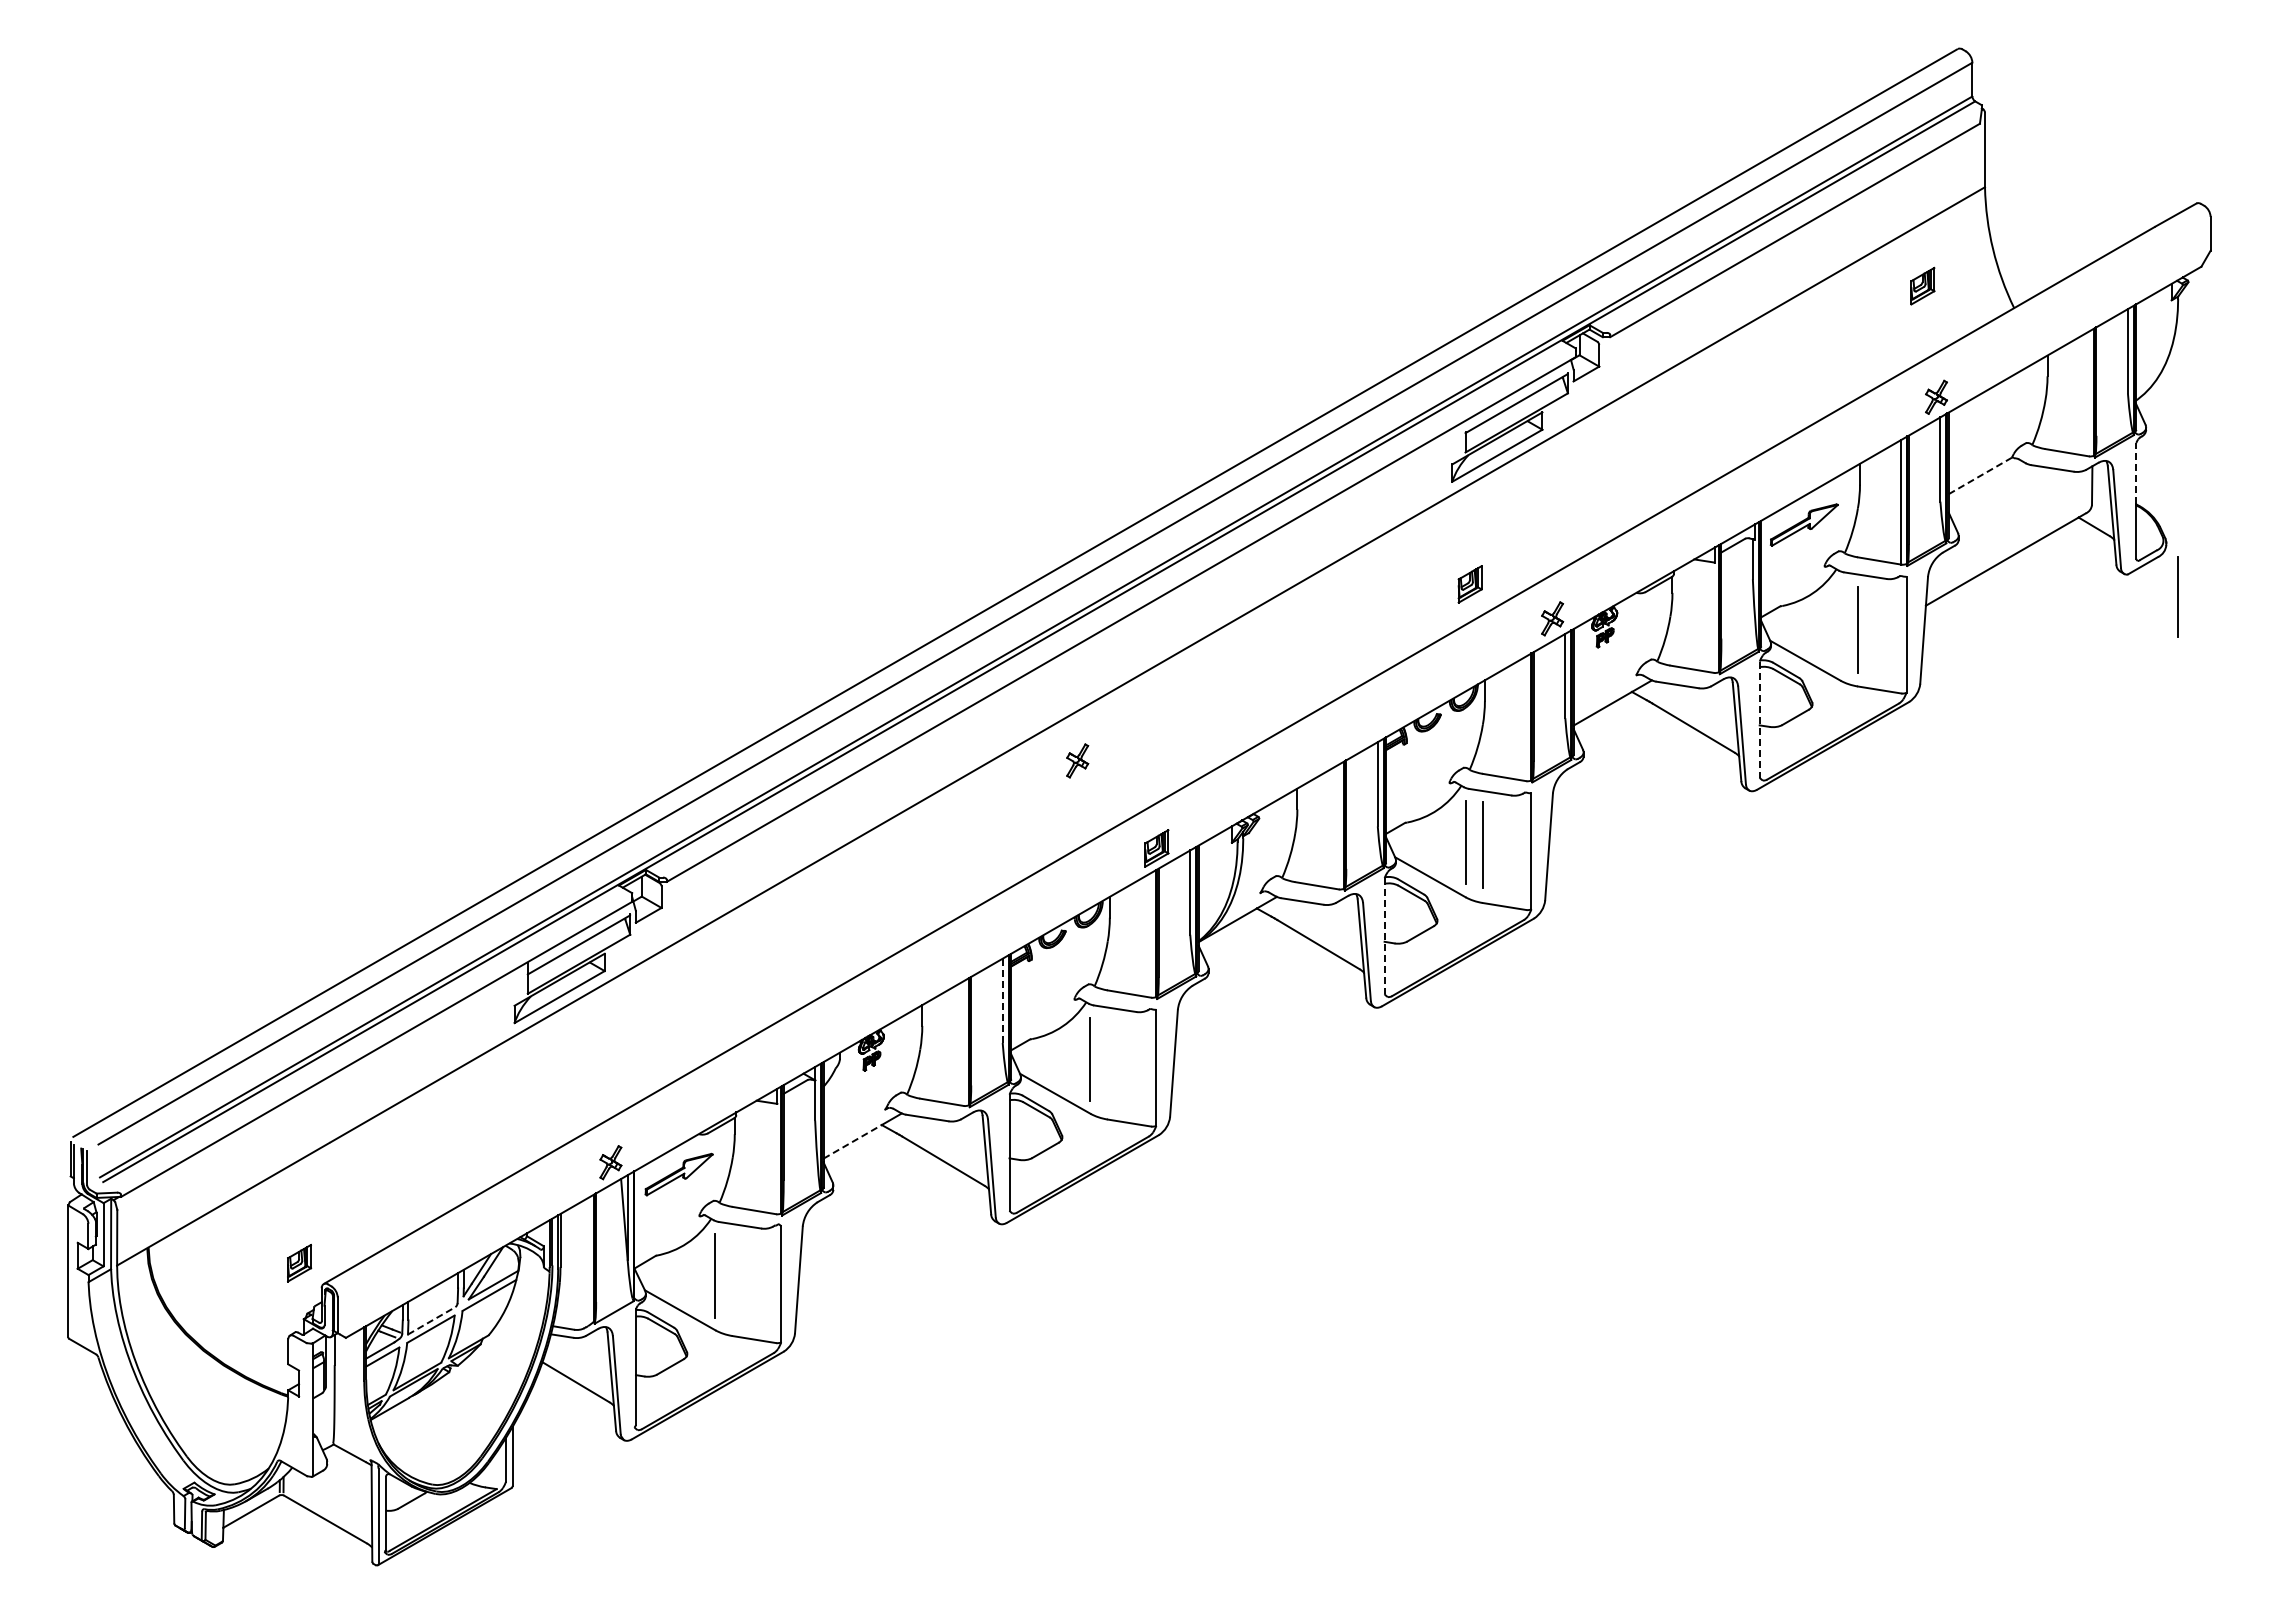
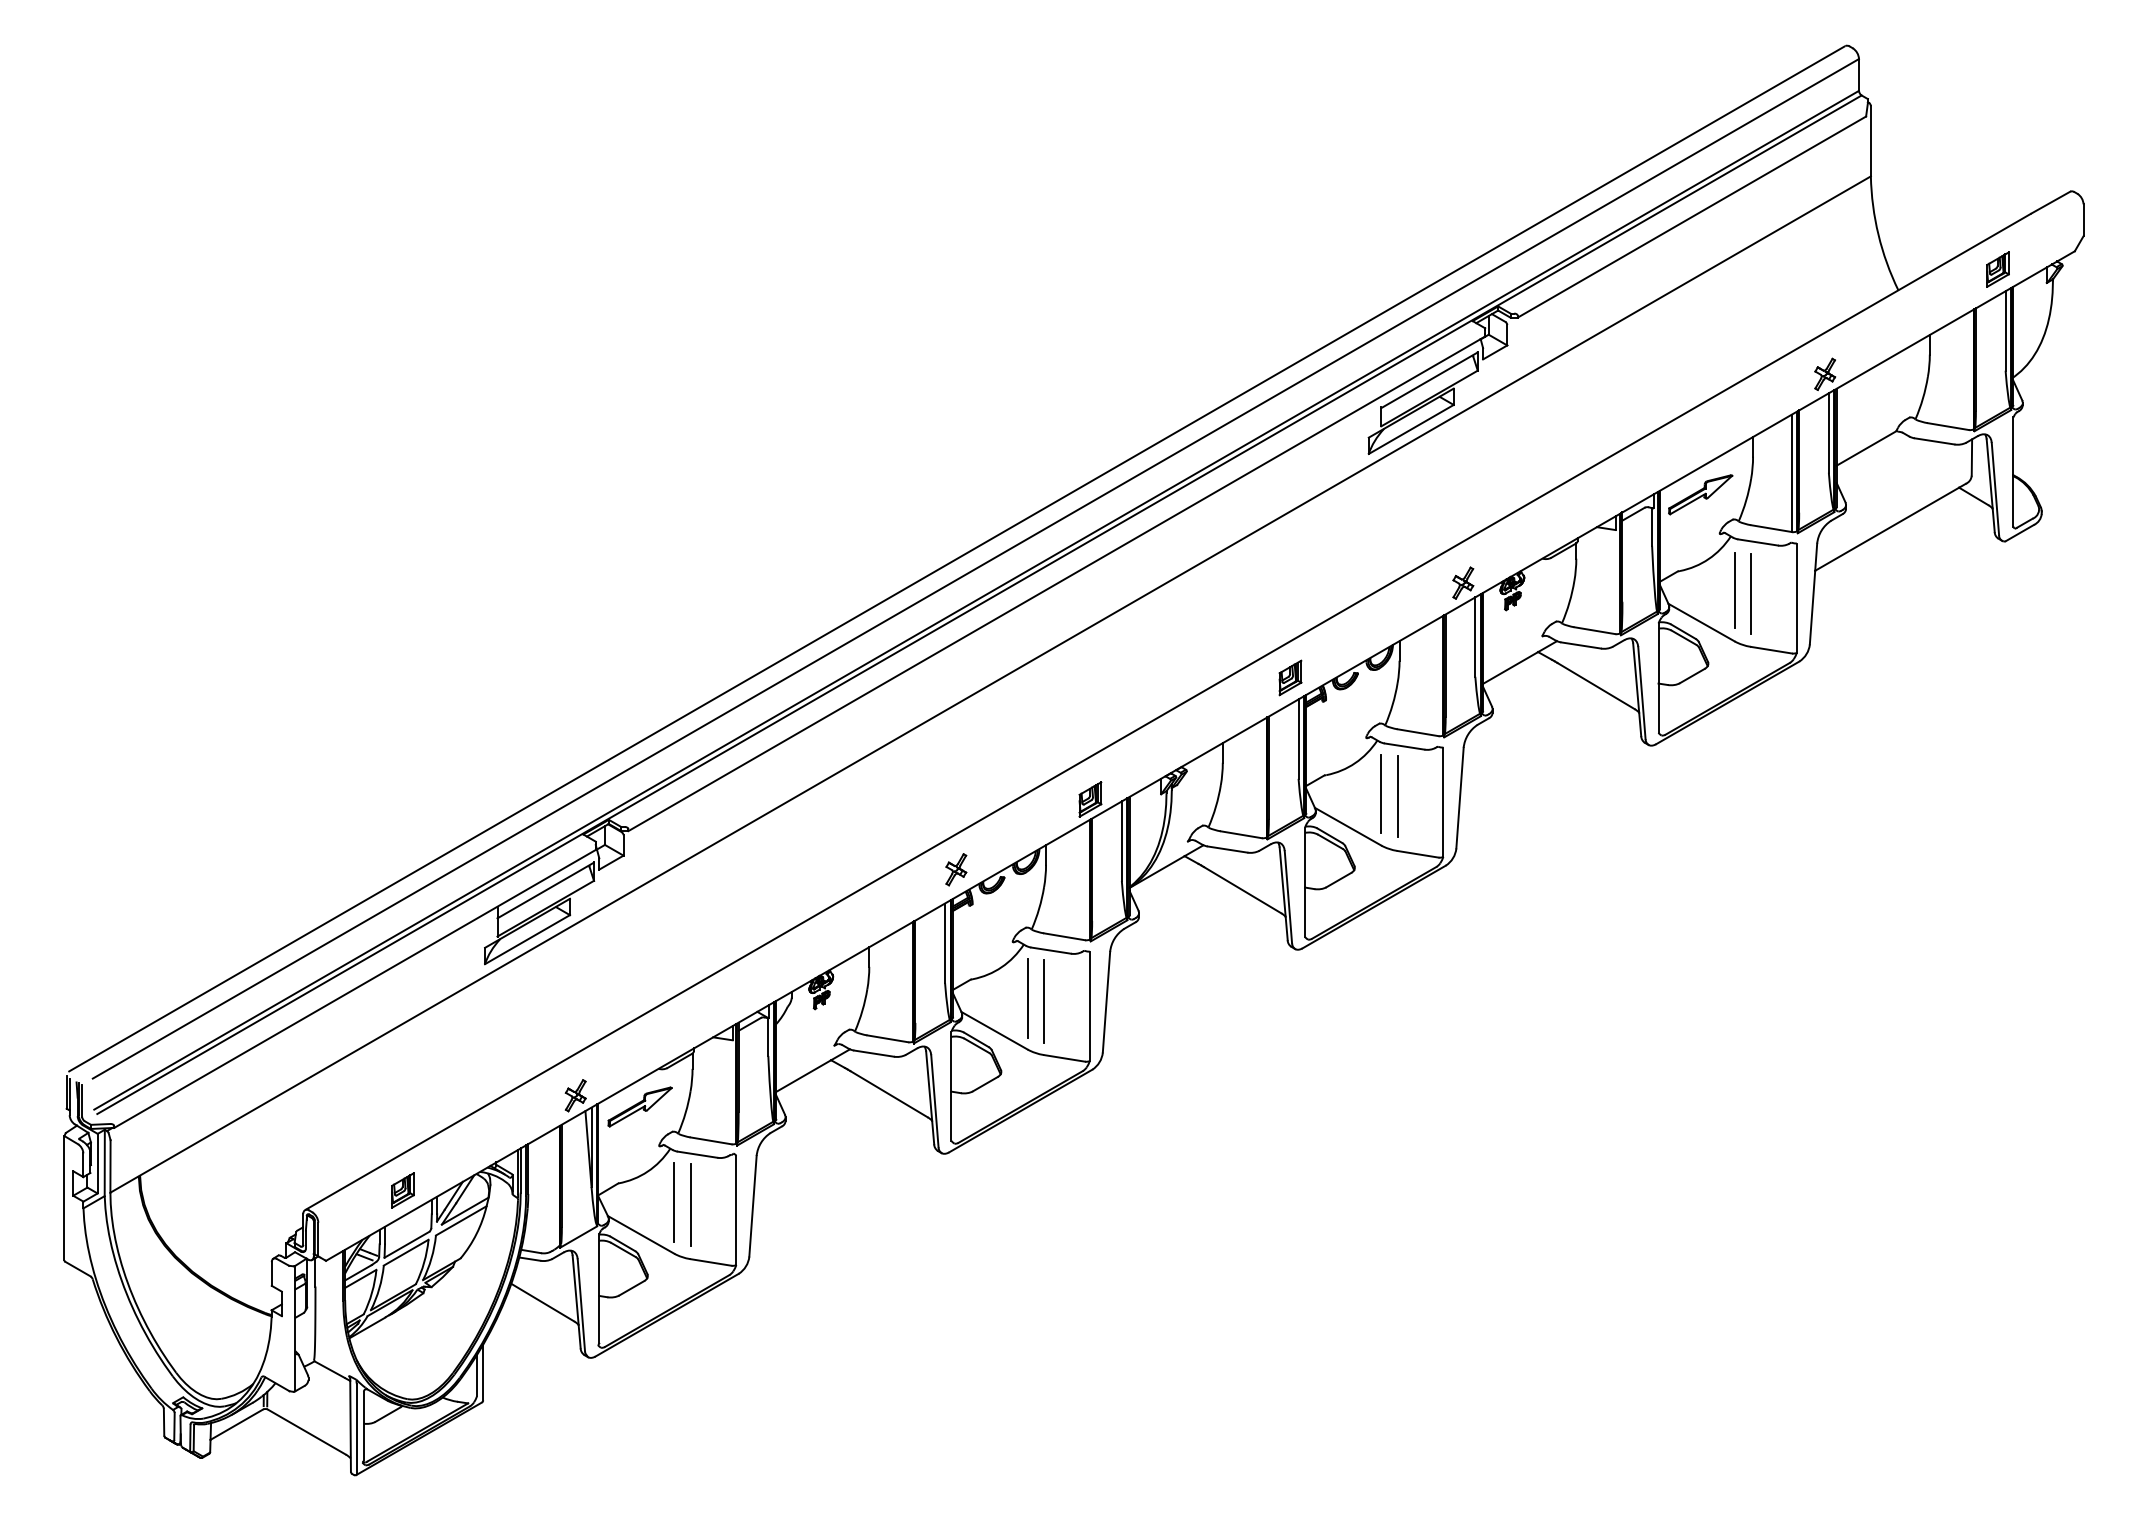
part: (1922, 285) -> (1997, 268), moved
line: (2136, 473) -> (2013, 446), dashed -> solid
line: (1980, 475) -> (1866, 448), dashed -> solid
part: (1469, 584) -> (1289, 678), moved
line: (2177, 596) -> (1734, 590), moved
line: (1759, 719) -> (1658, 678), dashed -> solid
part: (1077, 760) -> (956, 869), moved
line: (1384, 936) -> (1304, 882), dashed -> solid
line: (1002, 1000) -> (944, 942), dashed -> solid
line: (1107, 1062) -> (1043, 1001), added
line: (852, 1141) -> (803, 1075), dashed -> solid
part: (299, 1263) -> (402, 1190), moved
line: (732, 1278) -> (690, 1204), added
line: (432, 1320) -> (407, 1244), dashed -> solid

